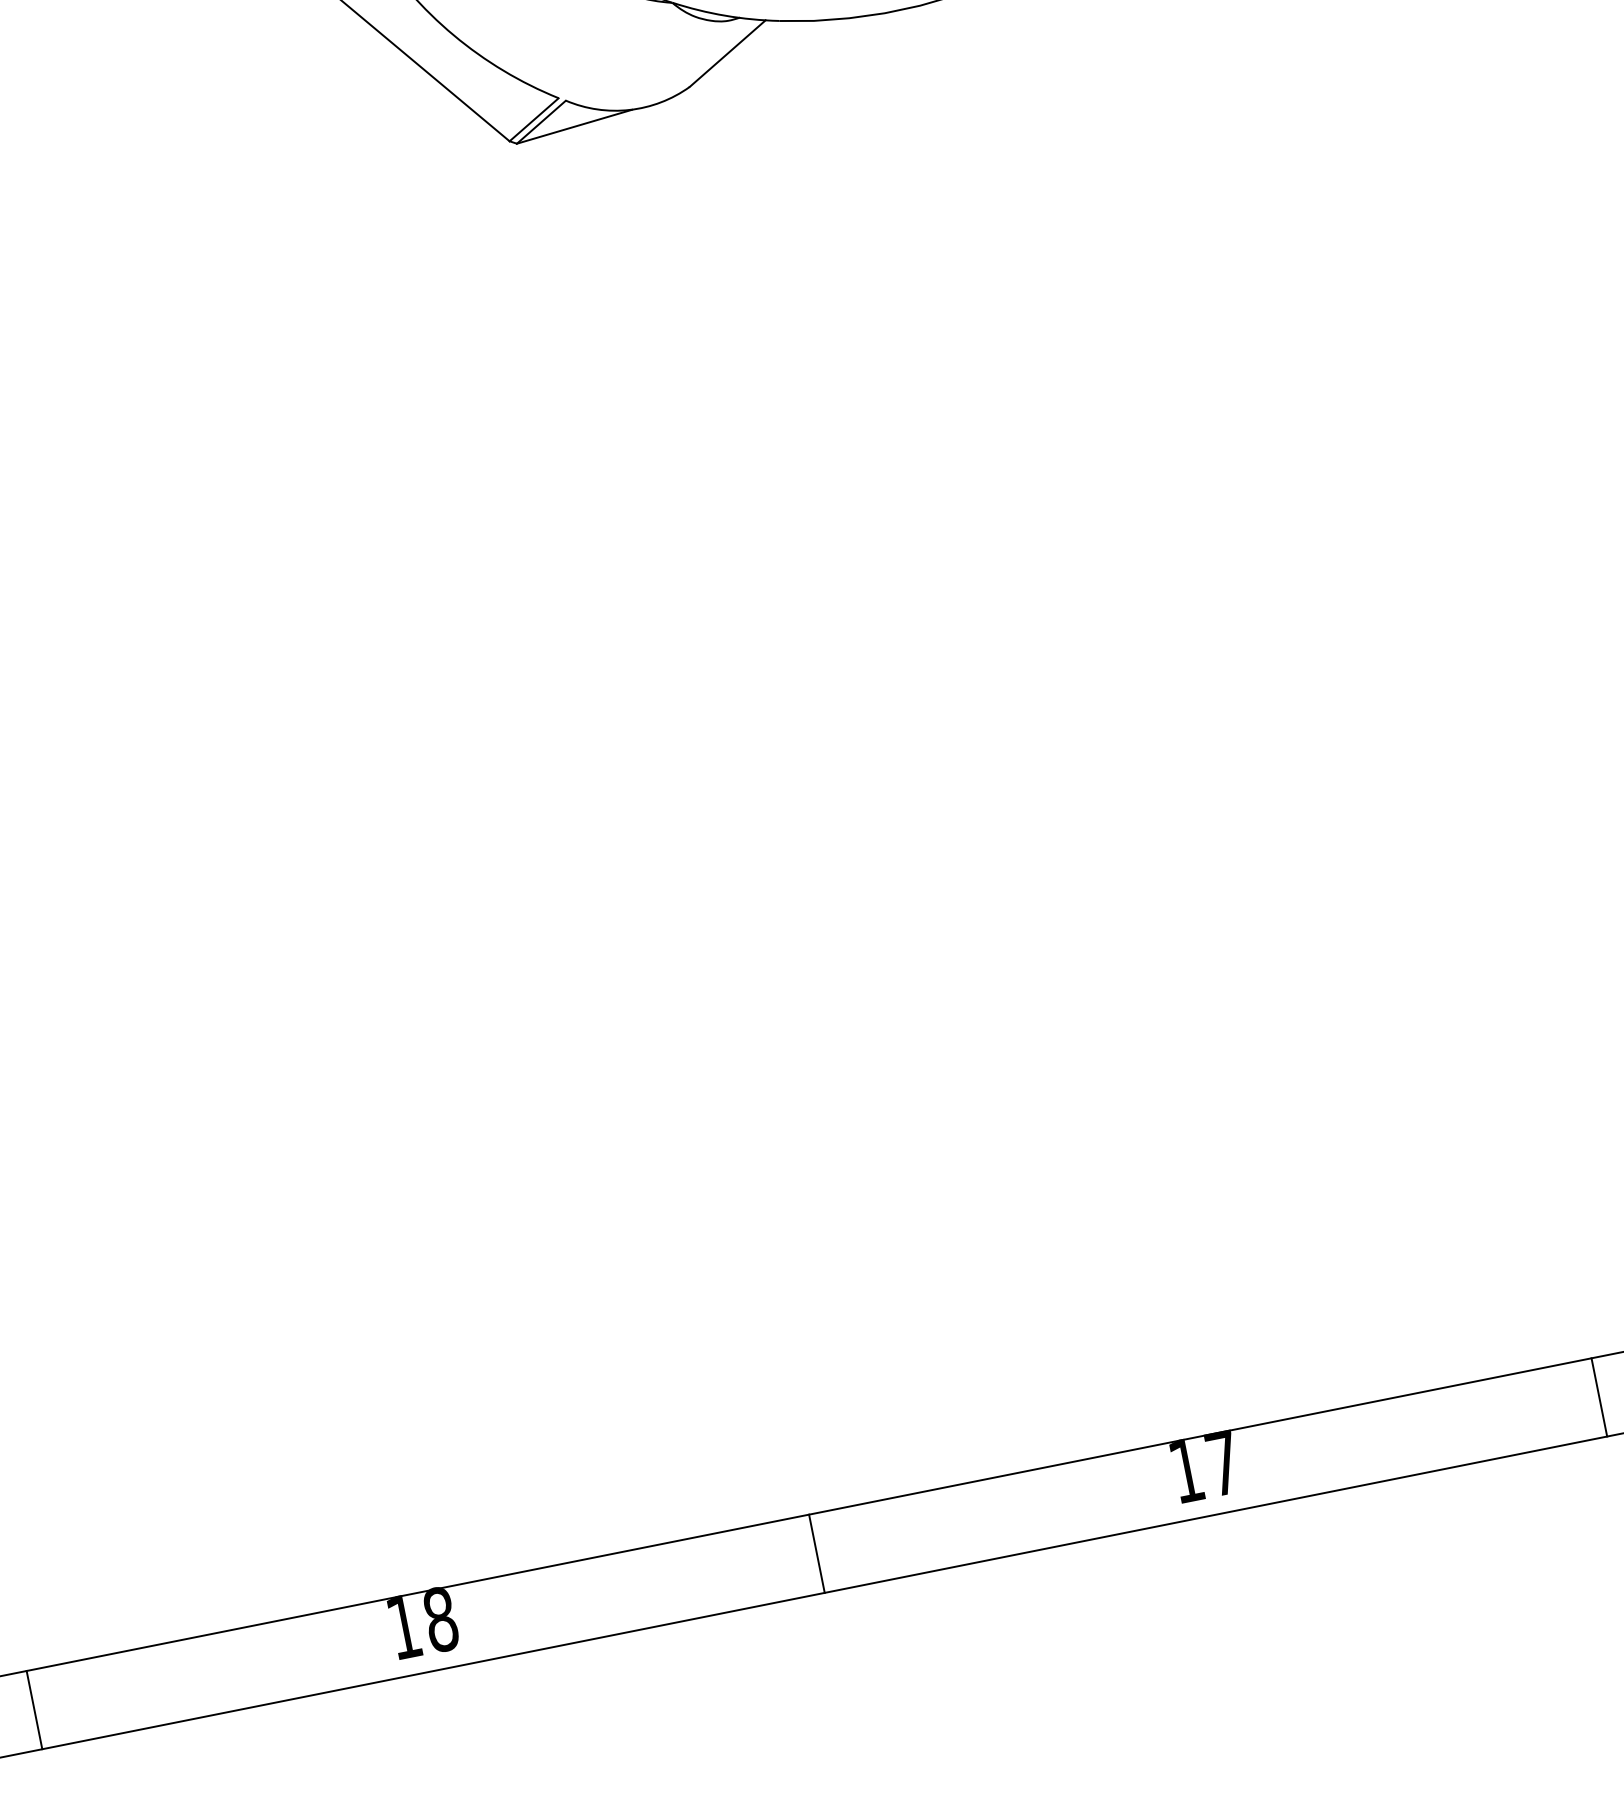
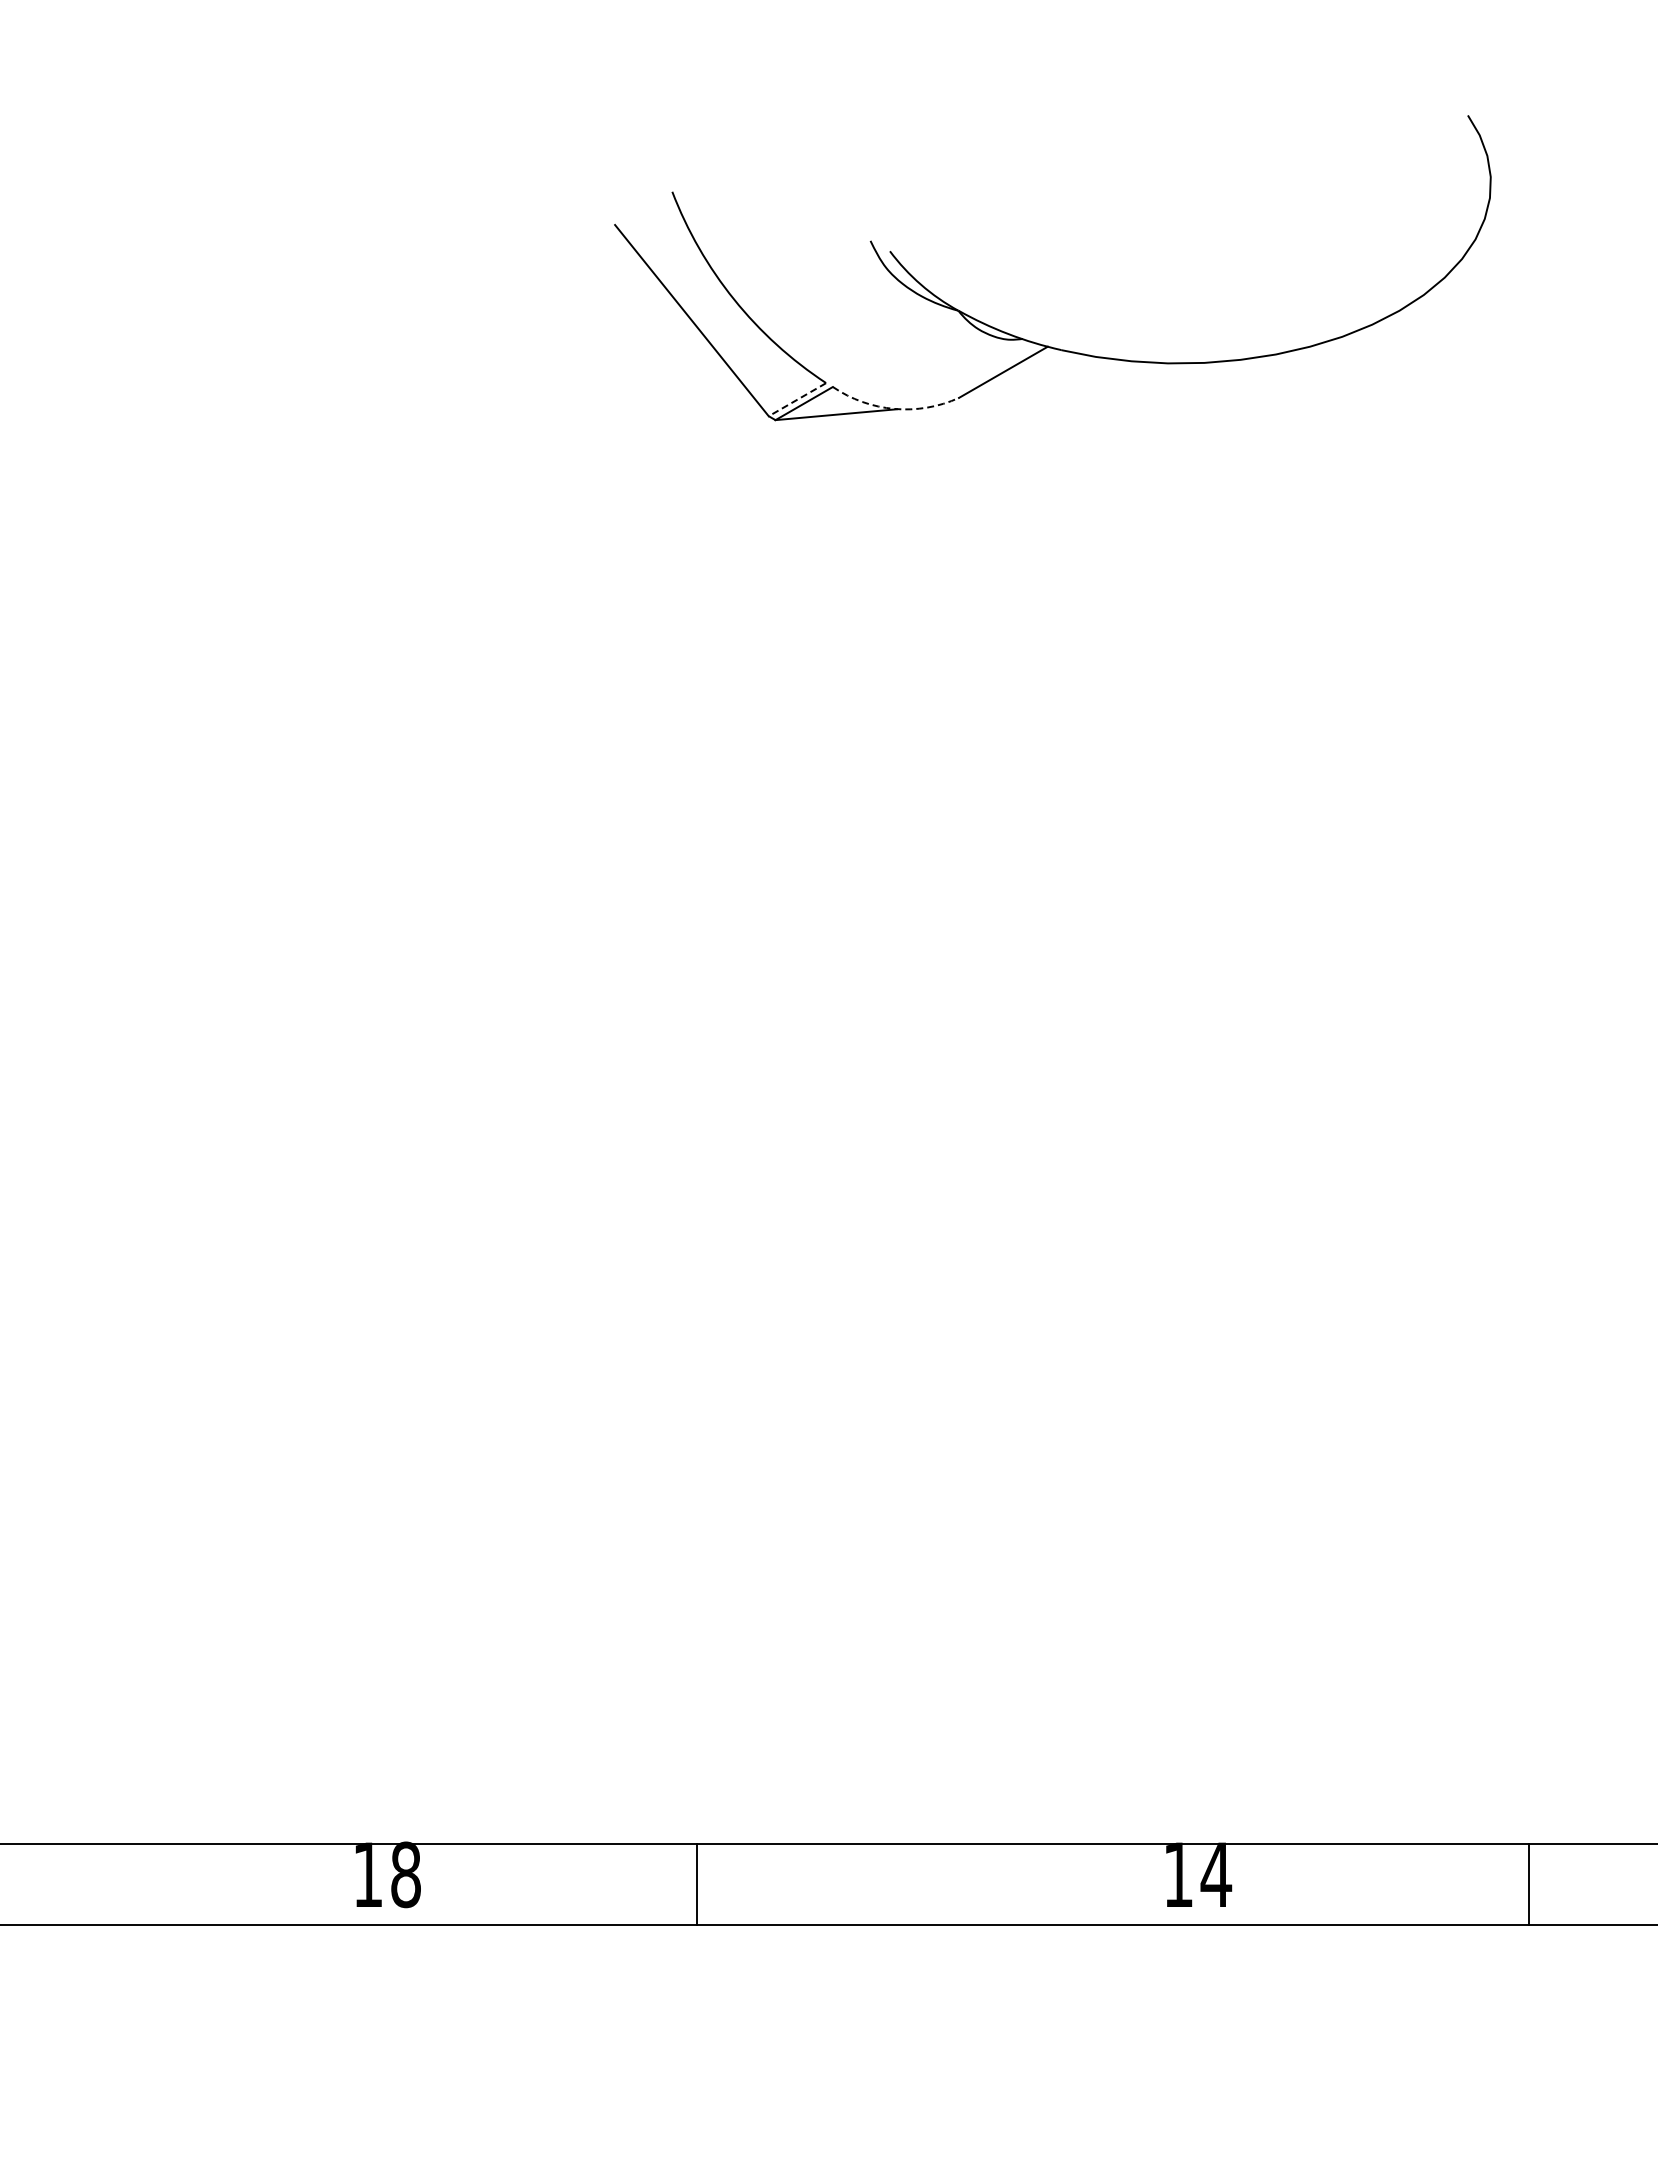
arc: (629, 109) -> (894, 408), solid -> dashed
line: (534, 119) -> (797, 399), solid -> dashed
line: (1599, 1396) -> (1529, 1883), moved
text: (1223, 1462) -> (1216, 1874), 17 -> 14
line: (816, 1553) -> (696, 1883), moved

